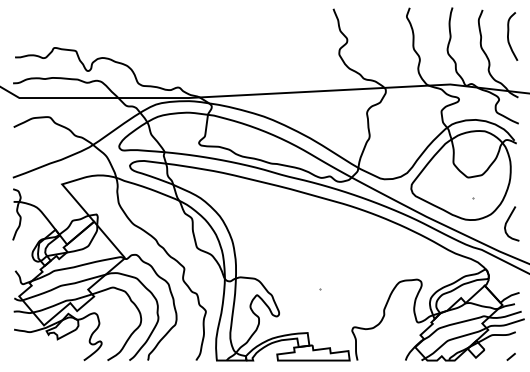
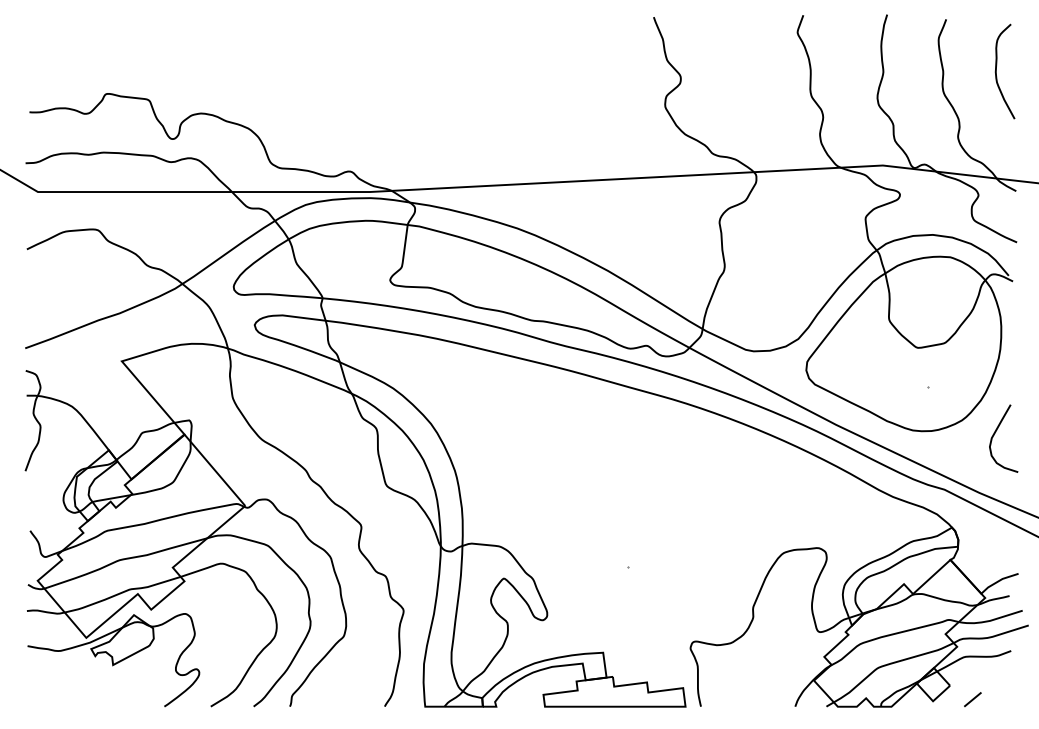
line: (510, 356) -> (971, 698), moved

